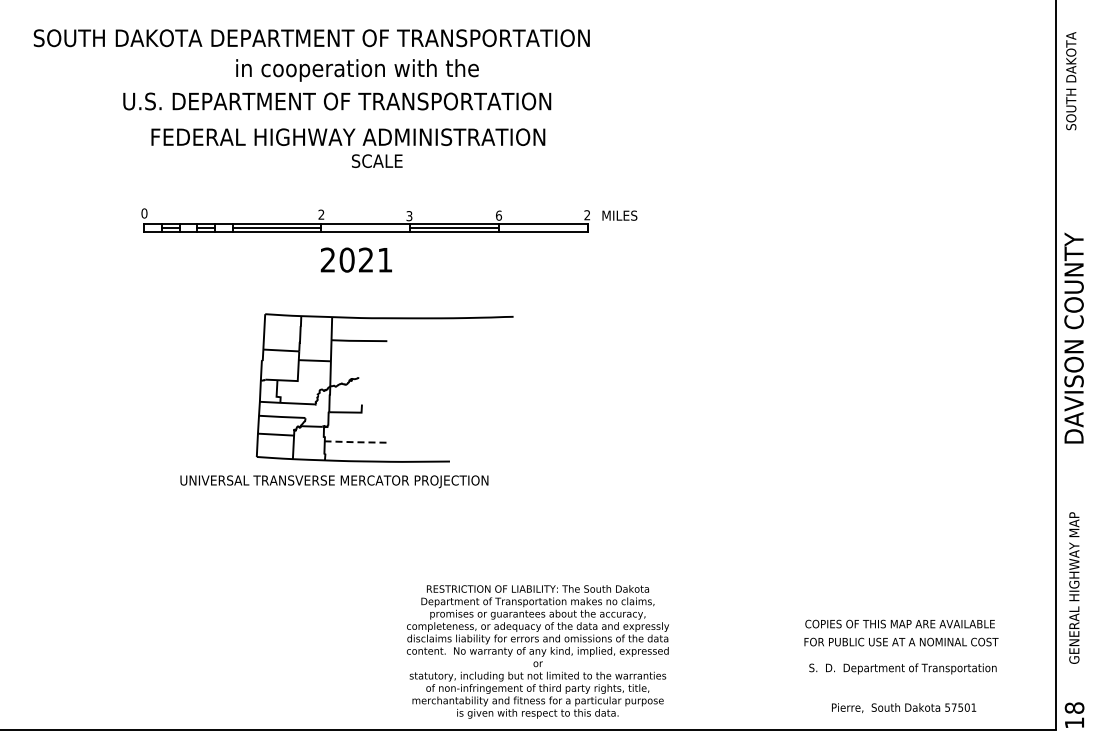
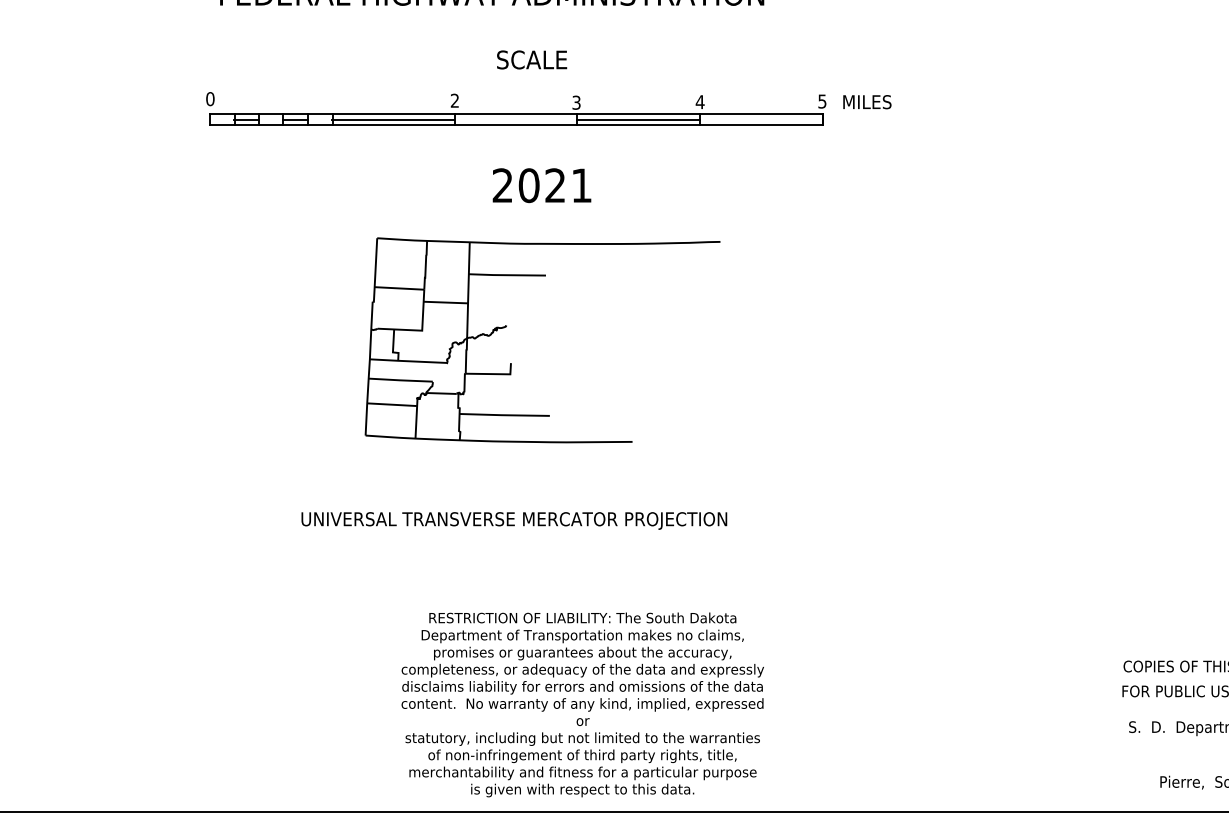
text: (377, 160) -> (532, 59), moved
text: (498, 215) -> (699, 101), 6 -> 4
text: (587, 215) -> (822, 101), 2 -> 5
text: (355, 259) -> (540, 184), moved
line: (357, 442) -> (504, 415), dashed -> solid
text: (334, 481) -> (514, 520), moved
part: (537, 651) -> (582, 704), moved

